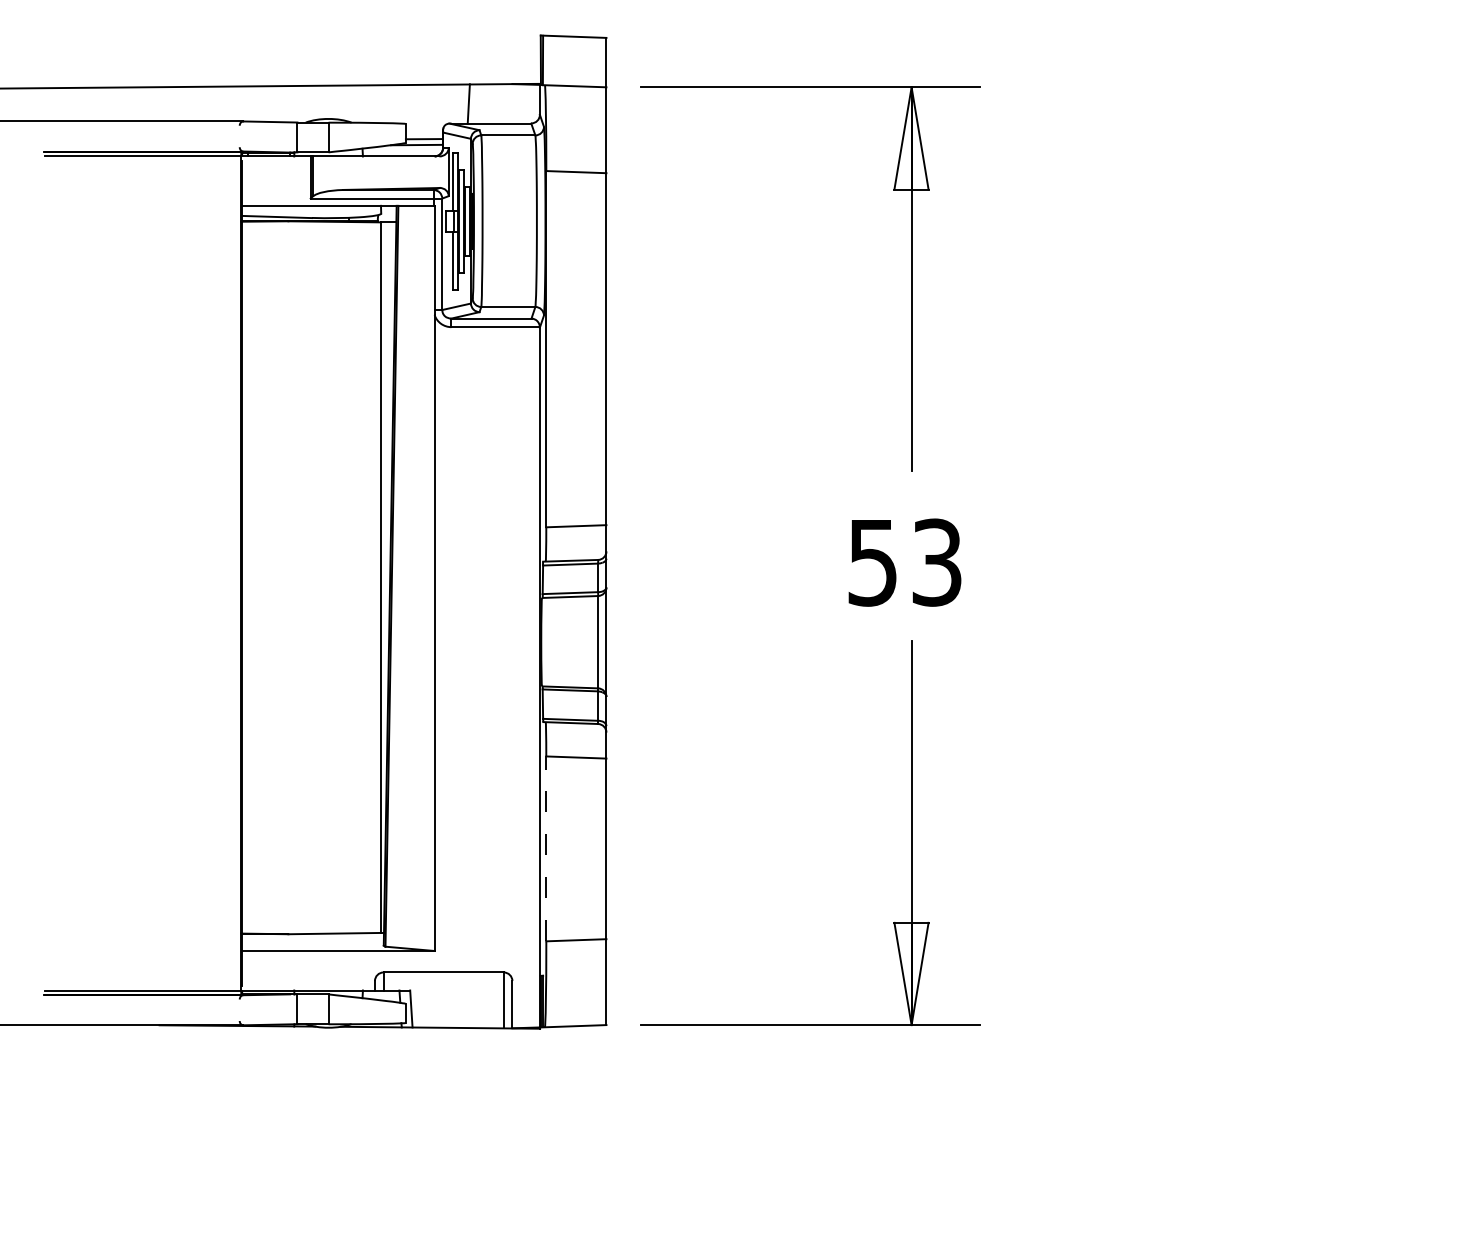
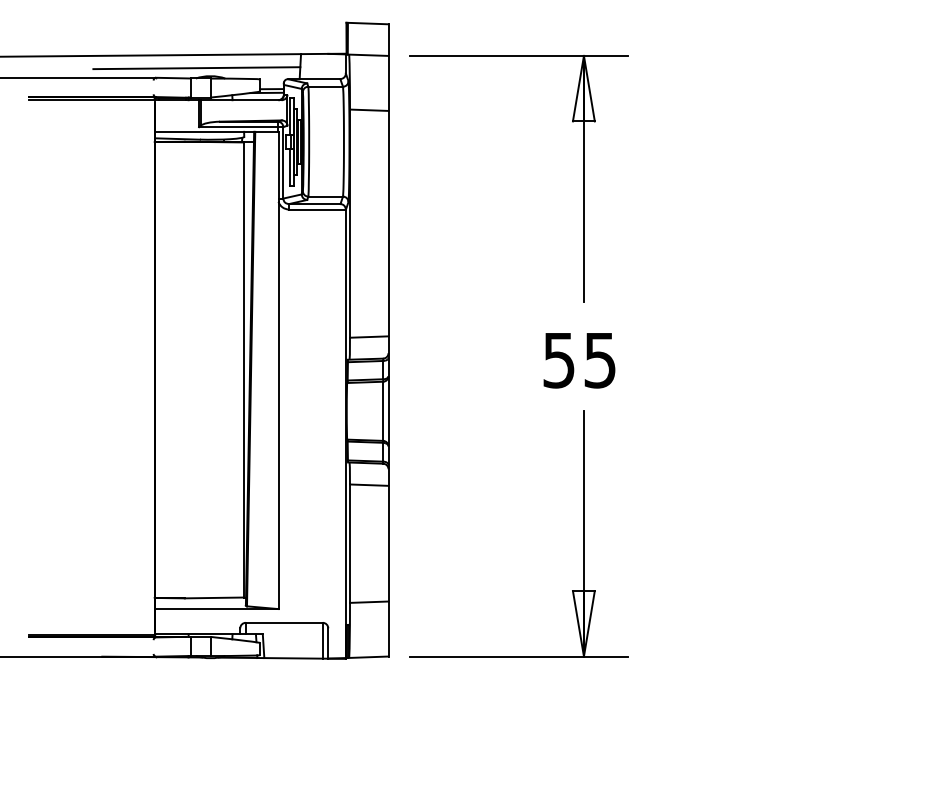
line: (306, 106) -> (196, 68), added
text: (937, 562) -> (600, 360), 53 -> 55
line: (547, 848) -> (350, 543), dashed -> solid

